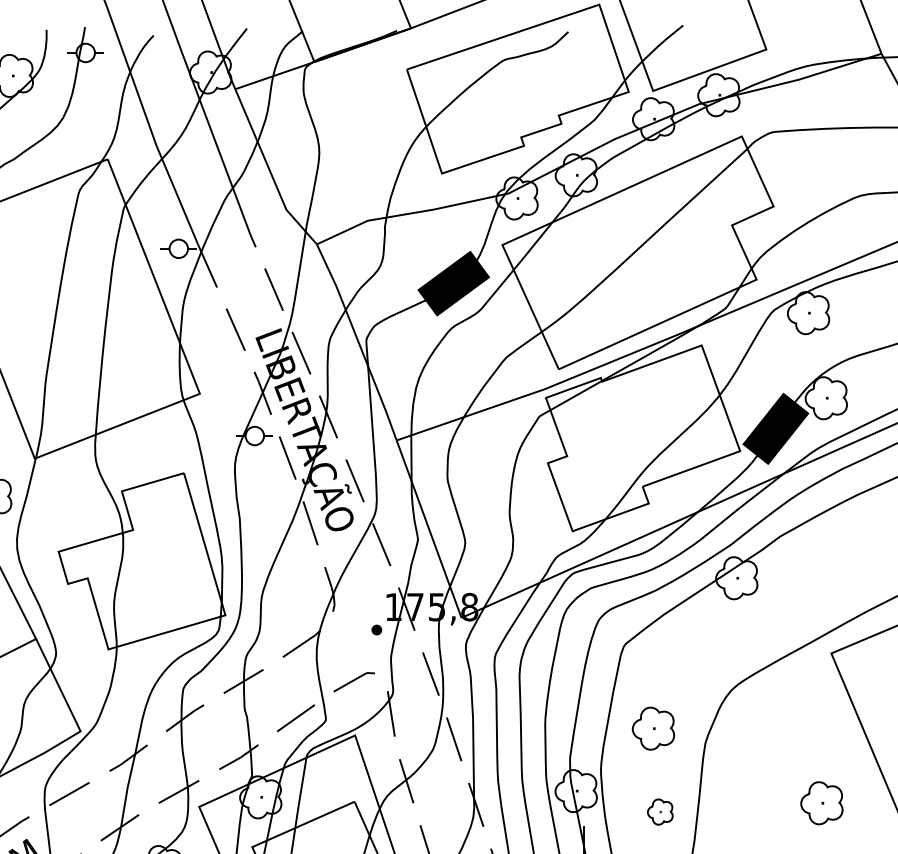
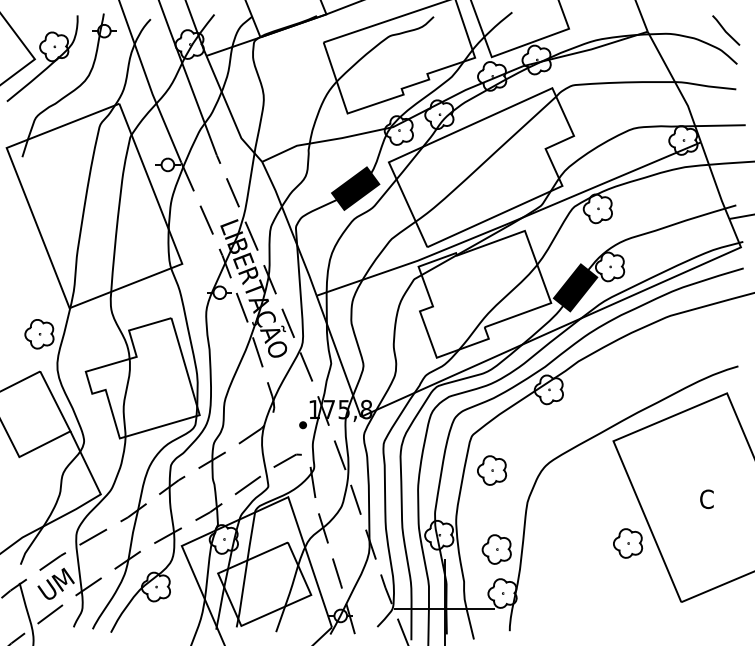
part: (654, 728) -> (492, 470), moved
part: (822, 803) -> (628, 543), moved
part: (660, 812) -> (496, 549), size x1.67

